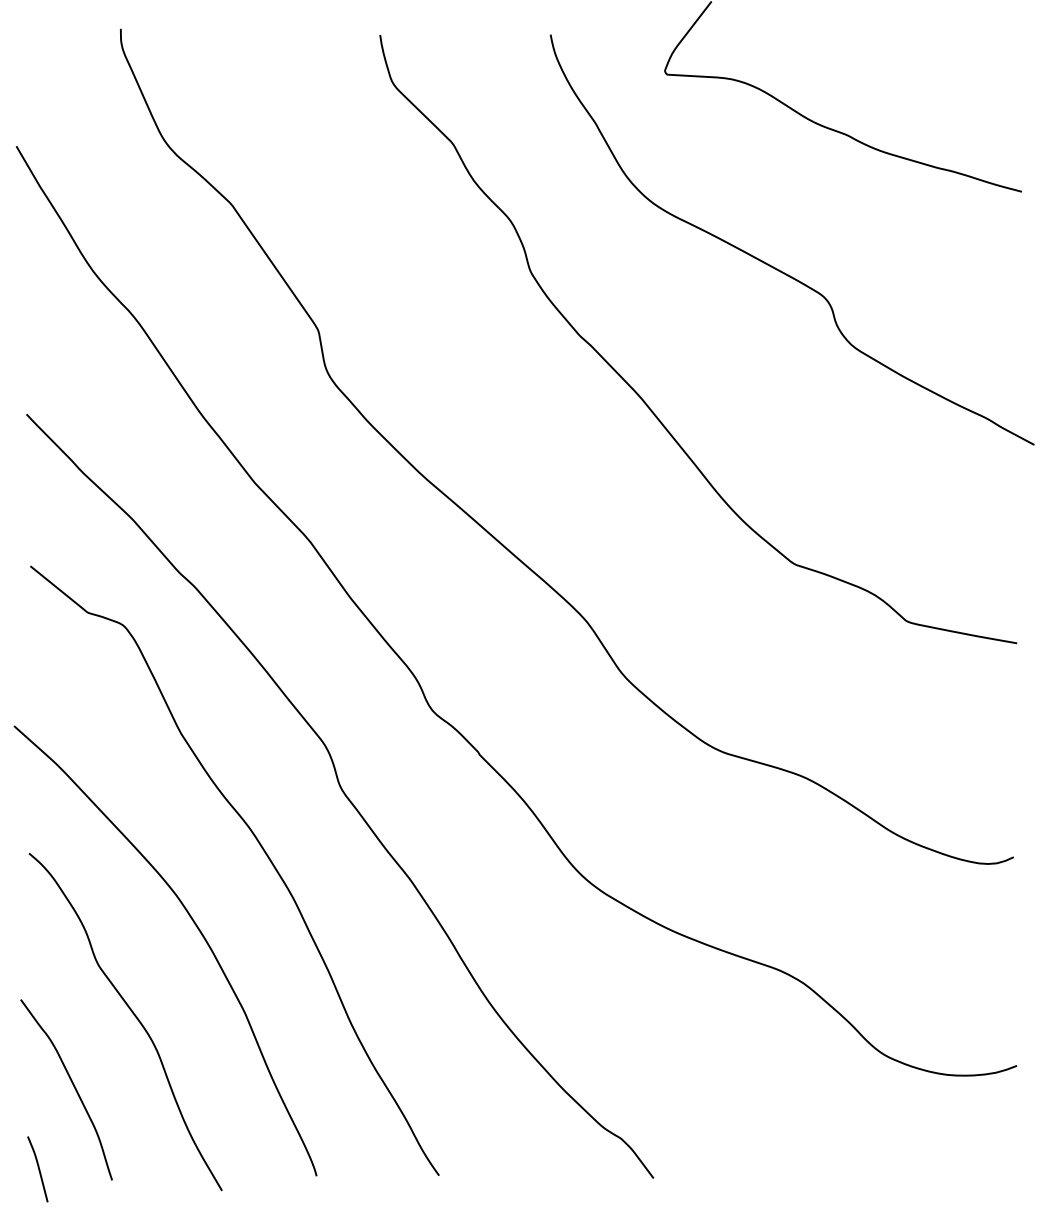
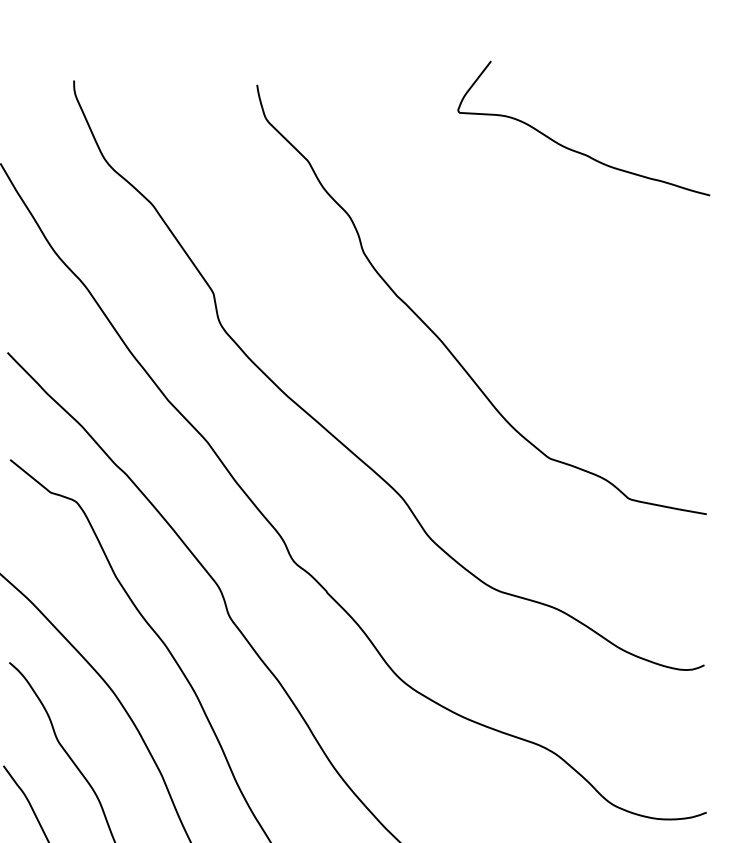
curve: (777, 268) -> (537, 249), removed

